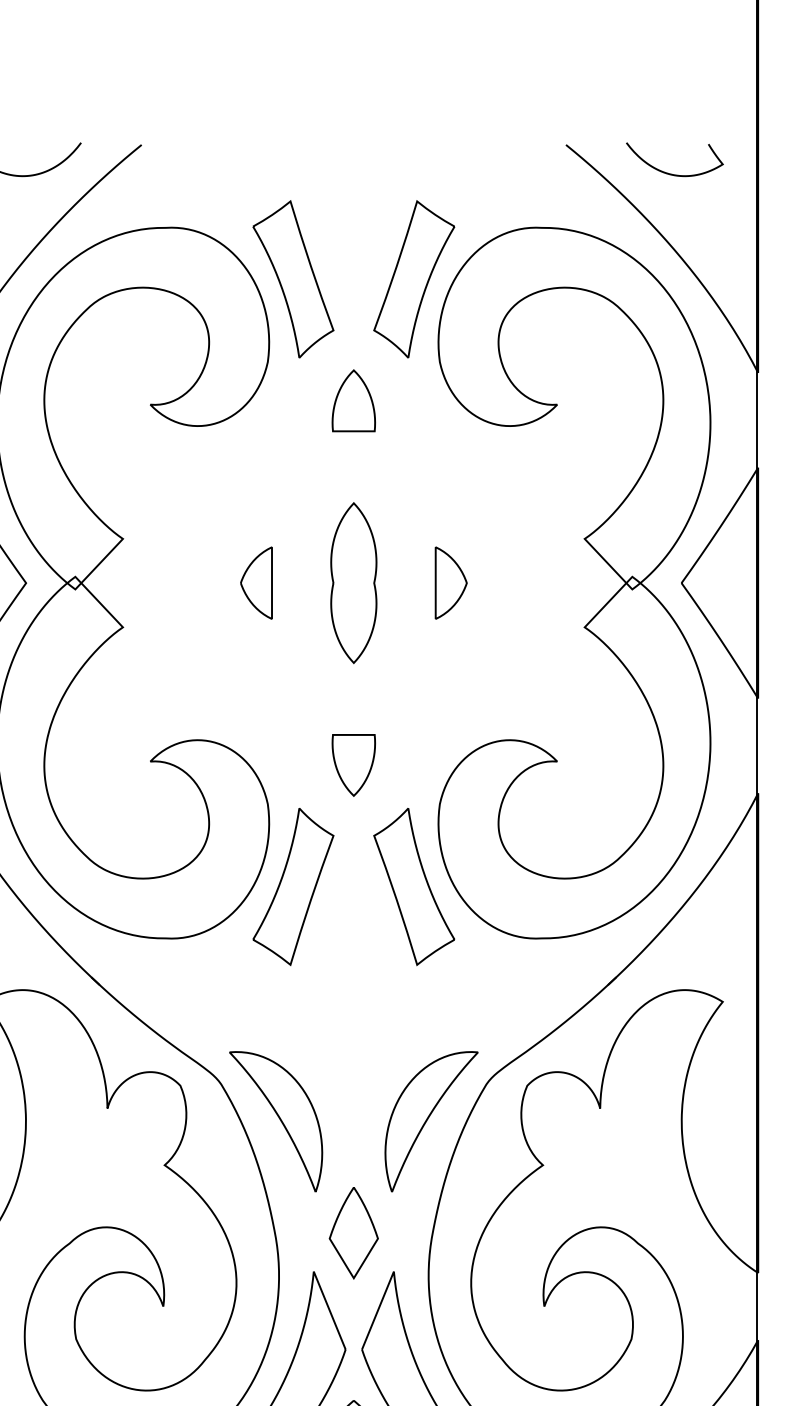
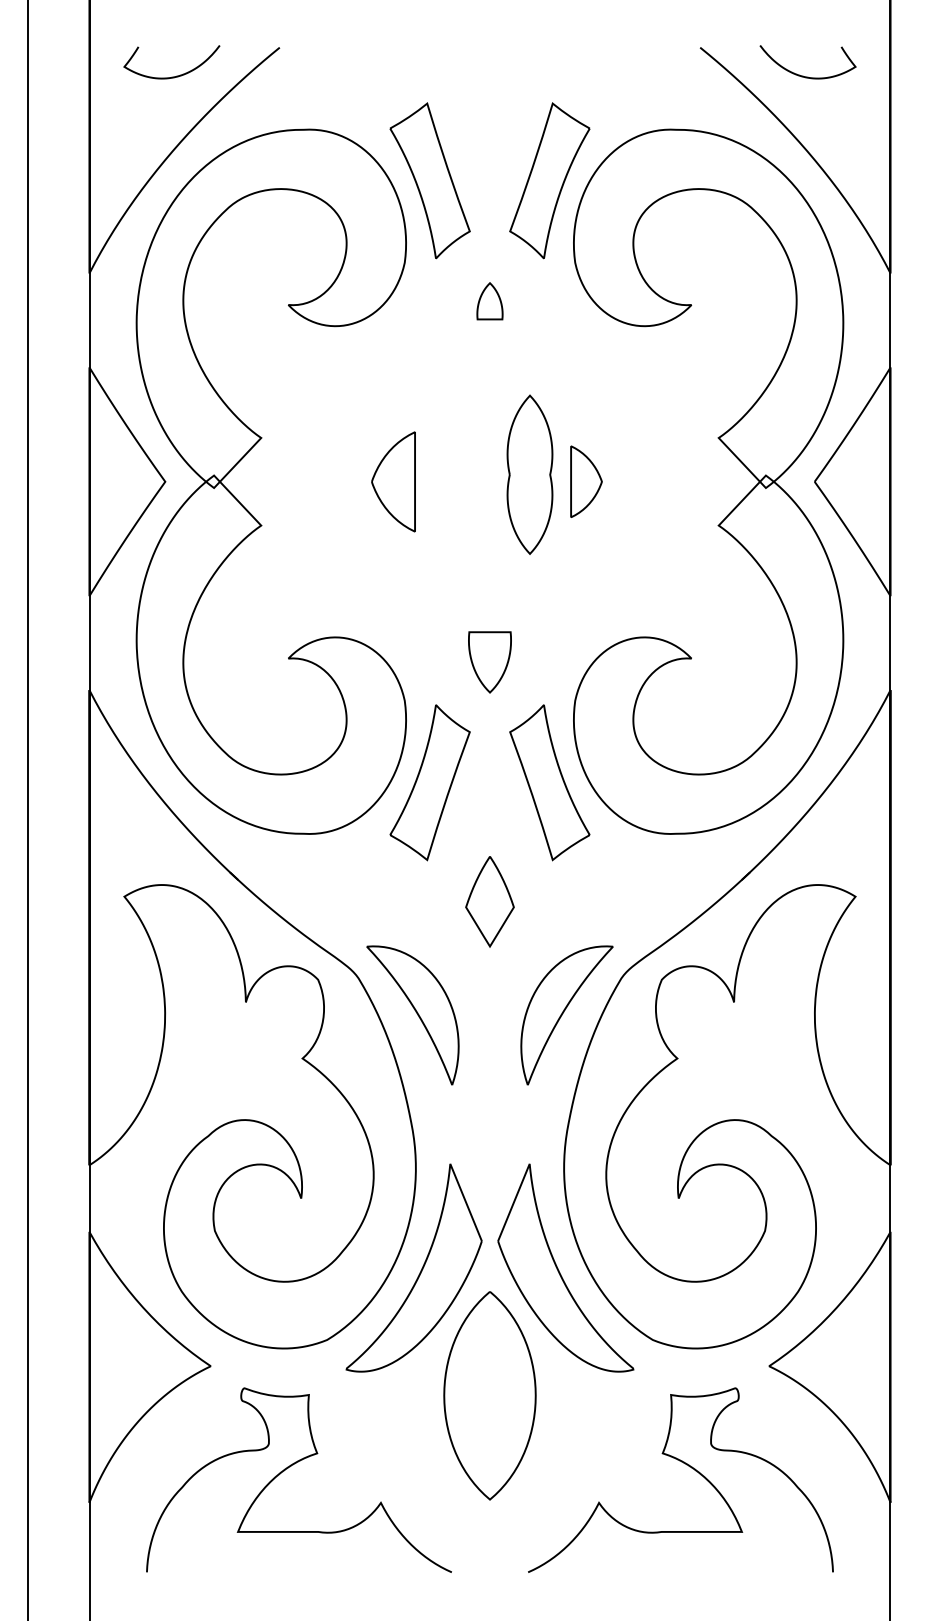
part: (353, 401) -> (489, 301), size x0.6
part: (256, 582) -> (393, 481), size x1.4
part: (353, 582) -> (529, 474), moved
part: (353, 1232) -> (489, 901), moved

